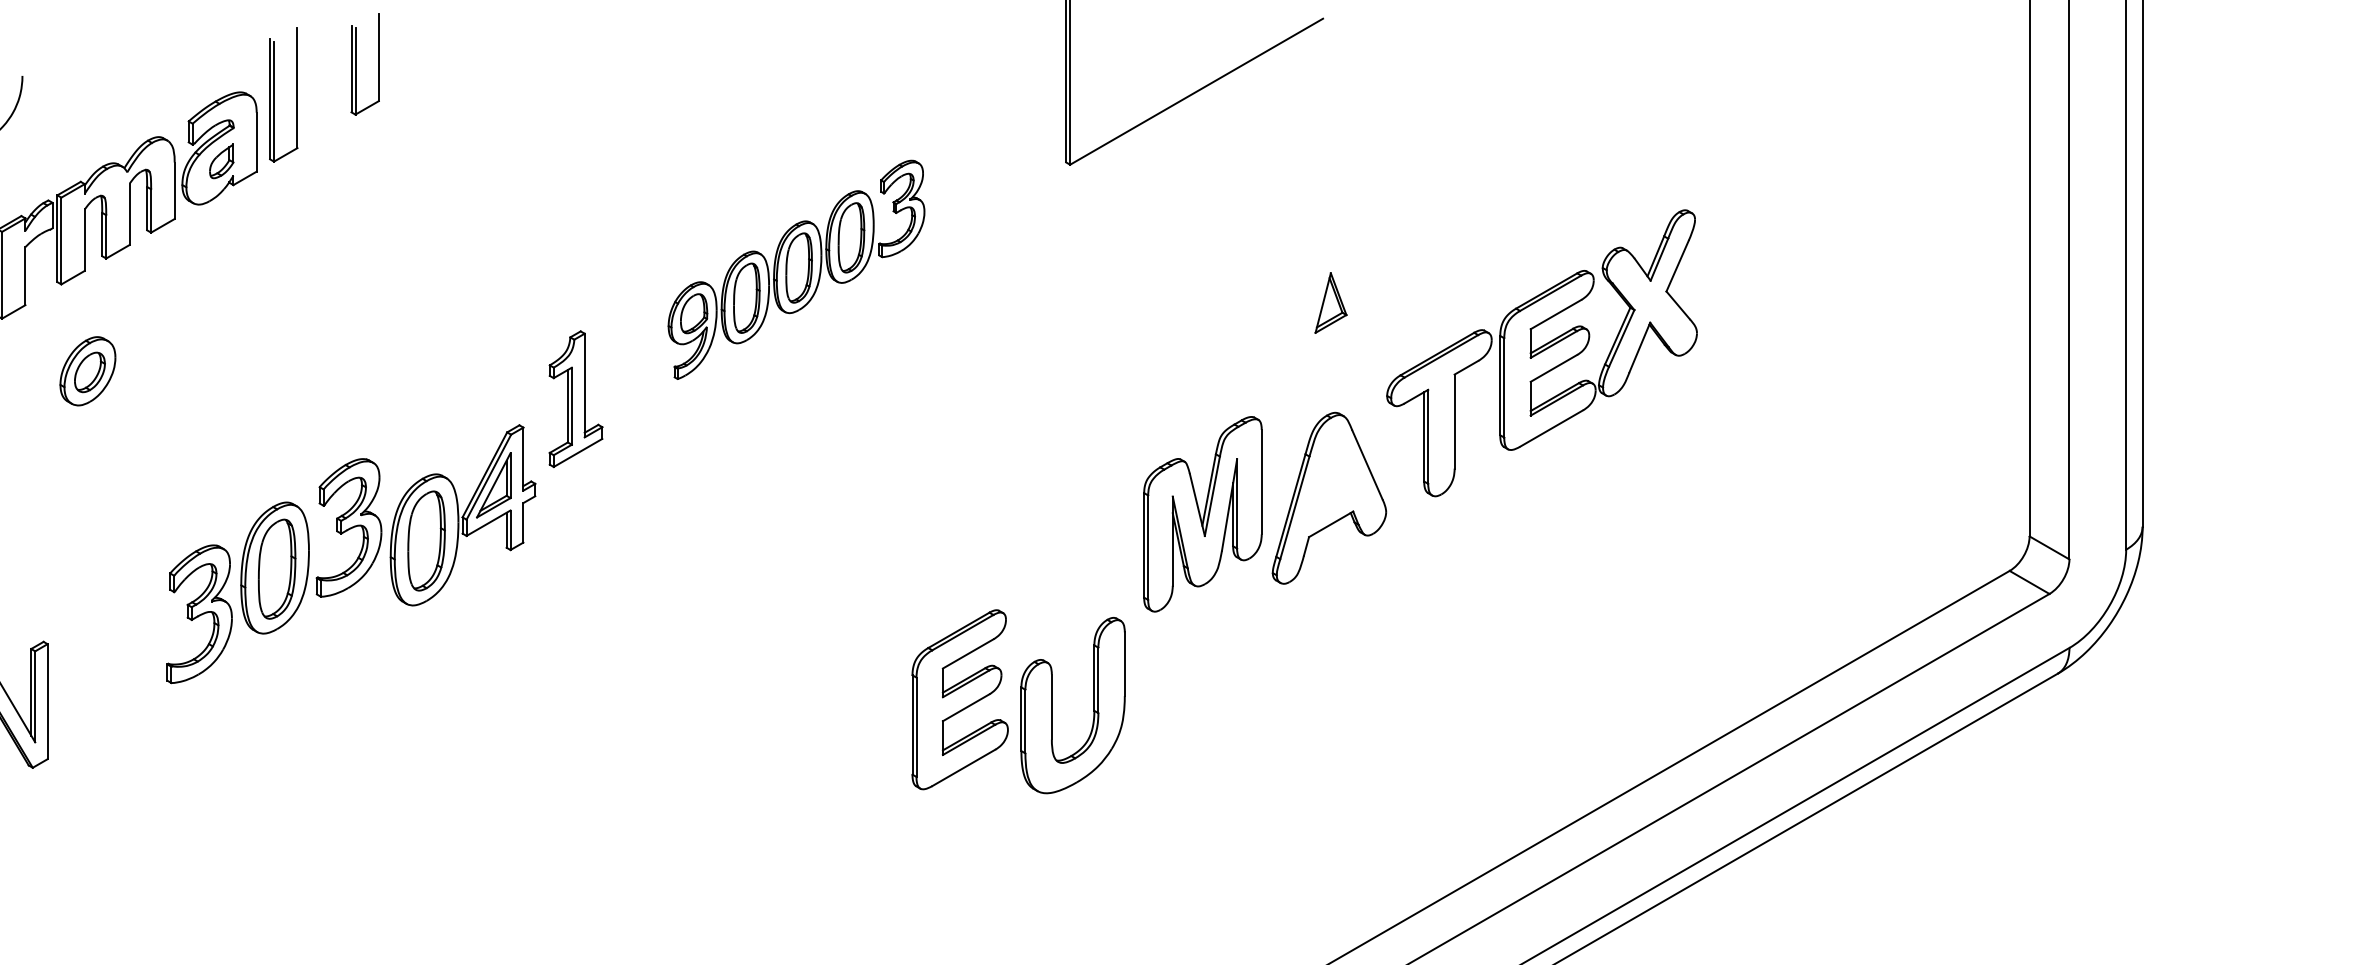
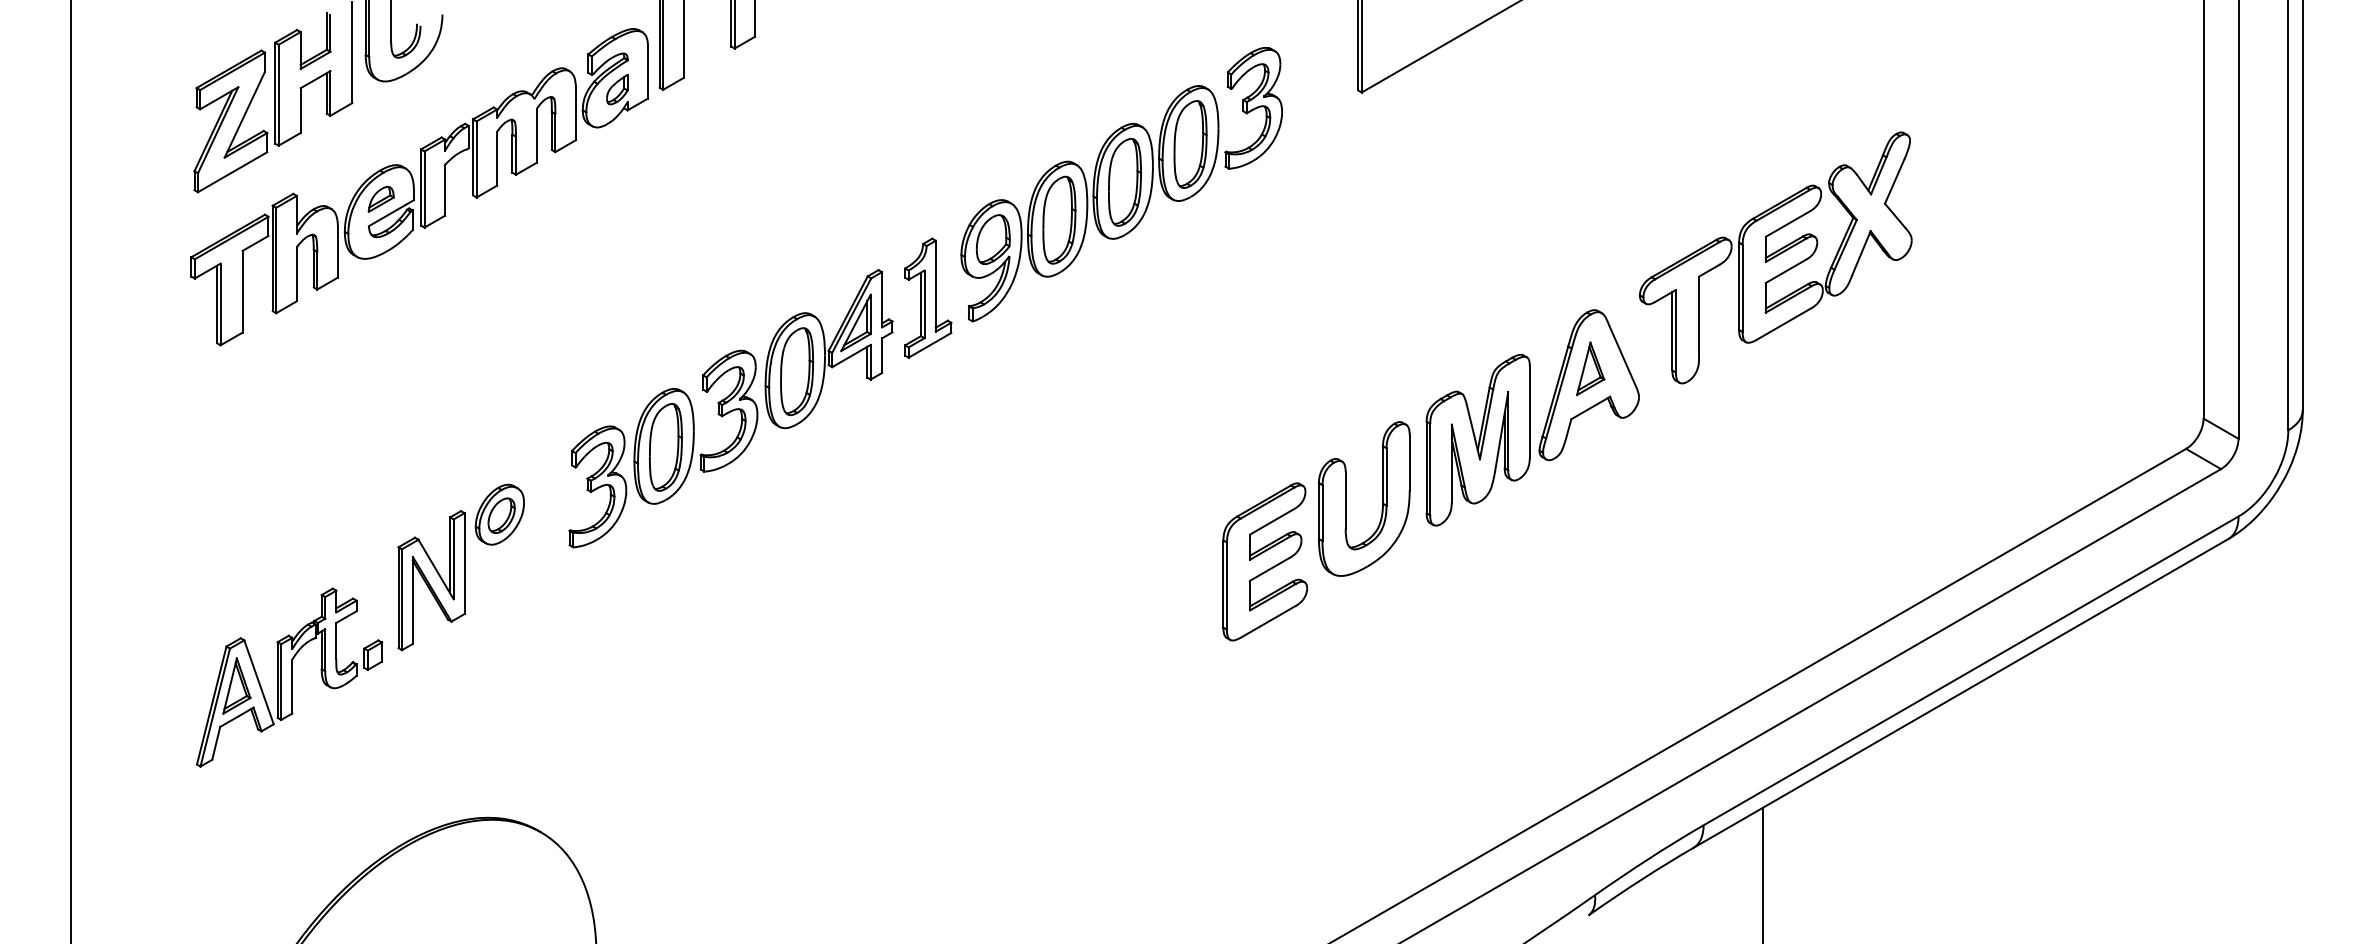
part: (796, 269) -> (1121, 184), size x1.43
part: (1330, 302) -> (1590, 368), moved
part: (87, 371) -> (499, 514), moved
part: (1202, 513) -> (1477, 439), moved
part: (462, 515) -> (828, 349), moved
part: (1052, 704) -> (1346, 498), moved

